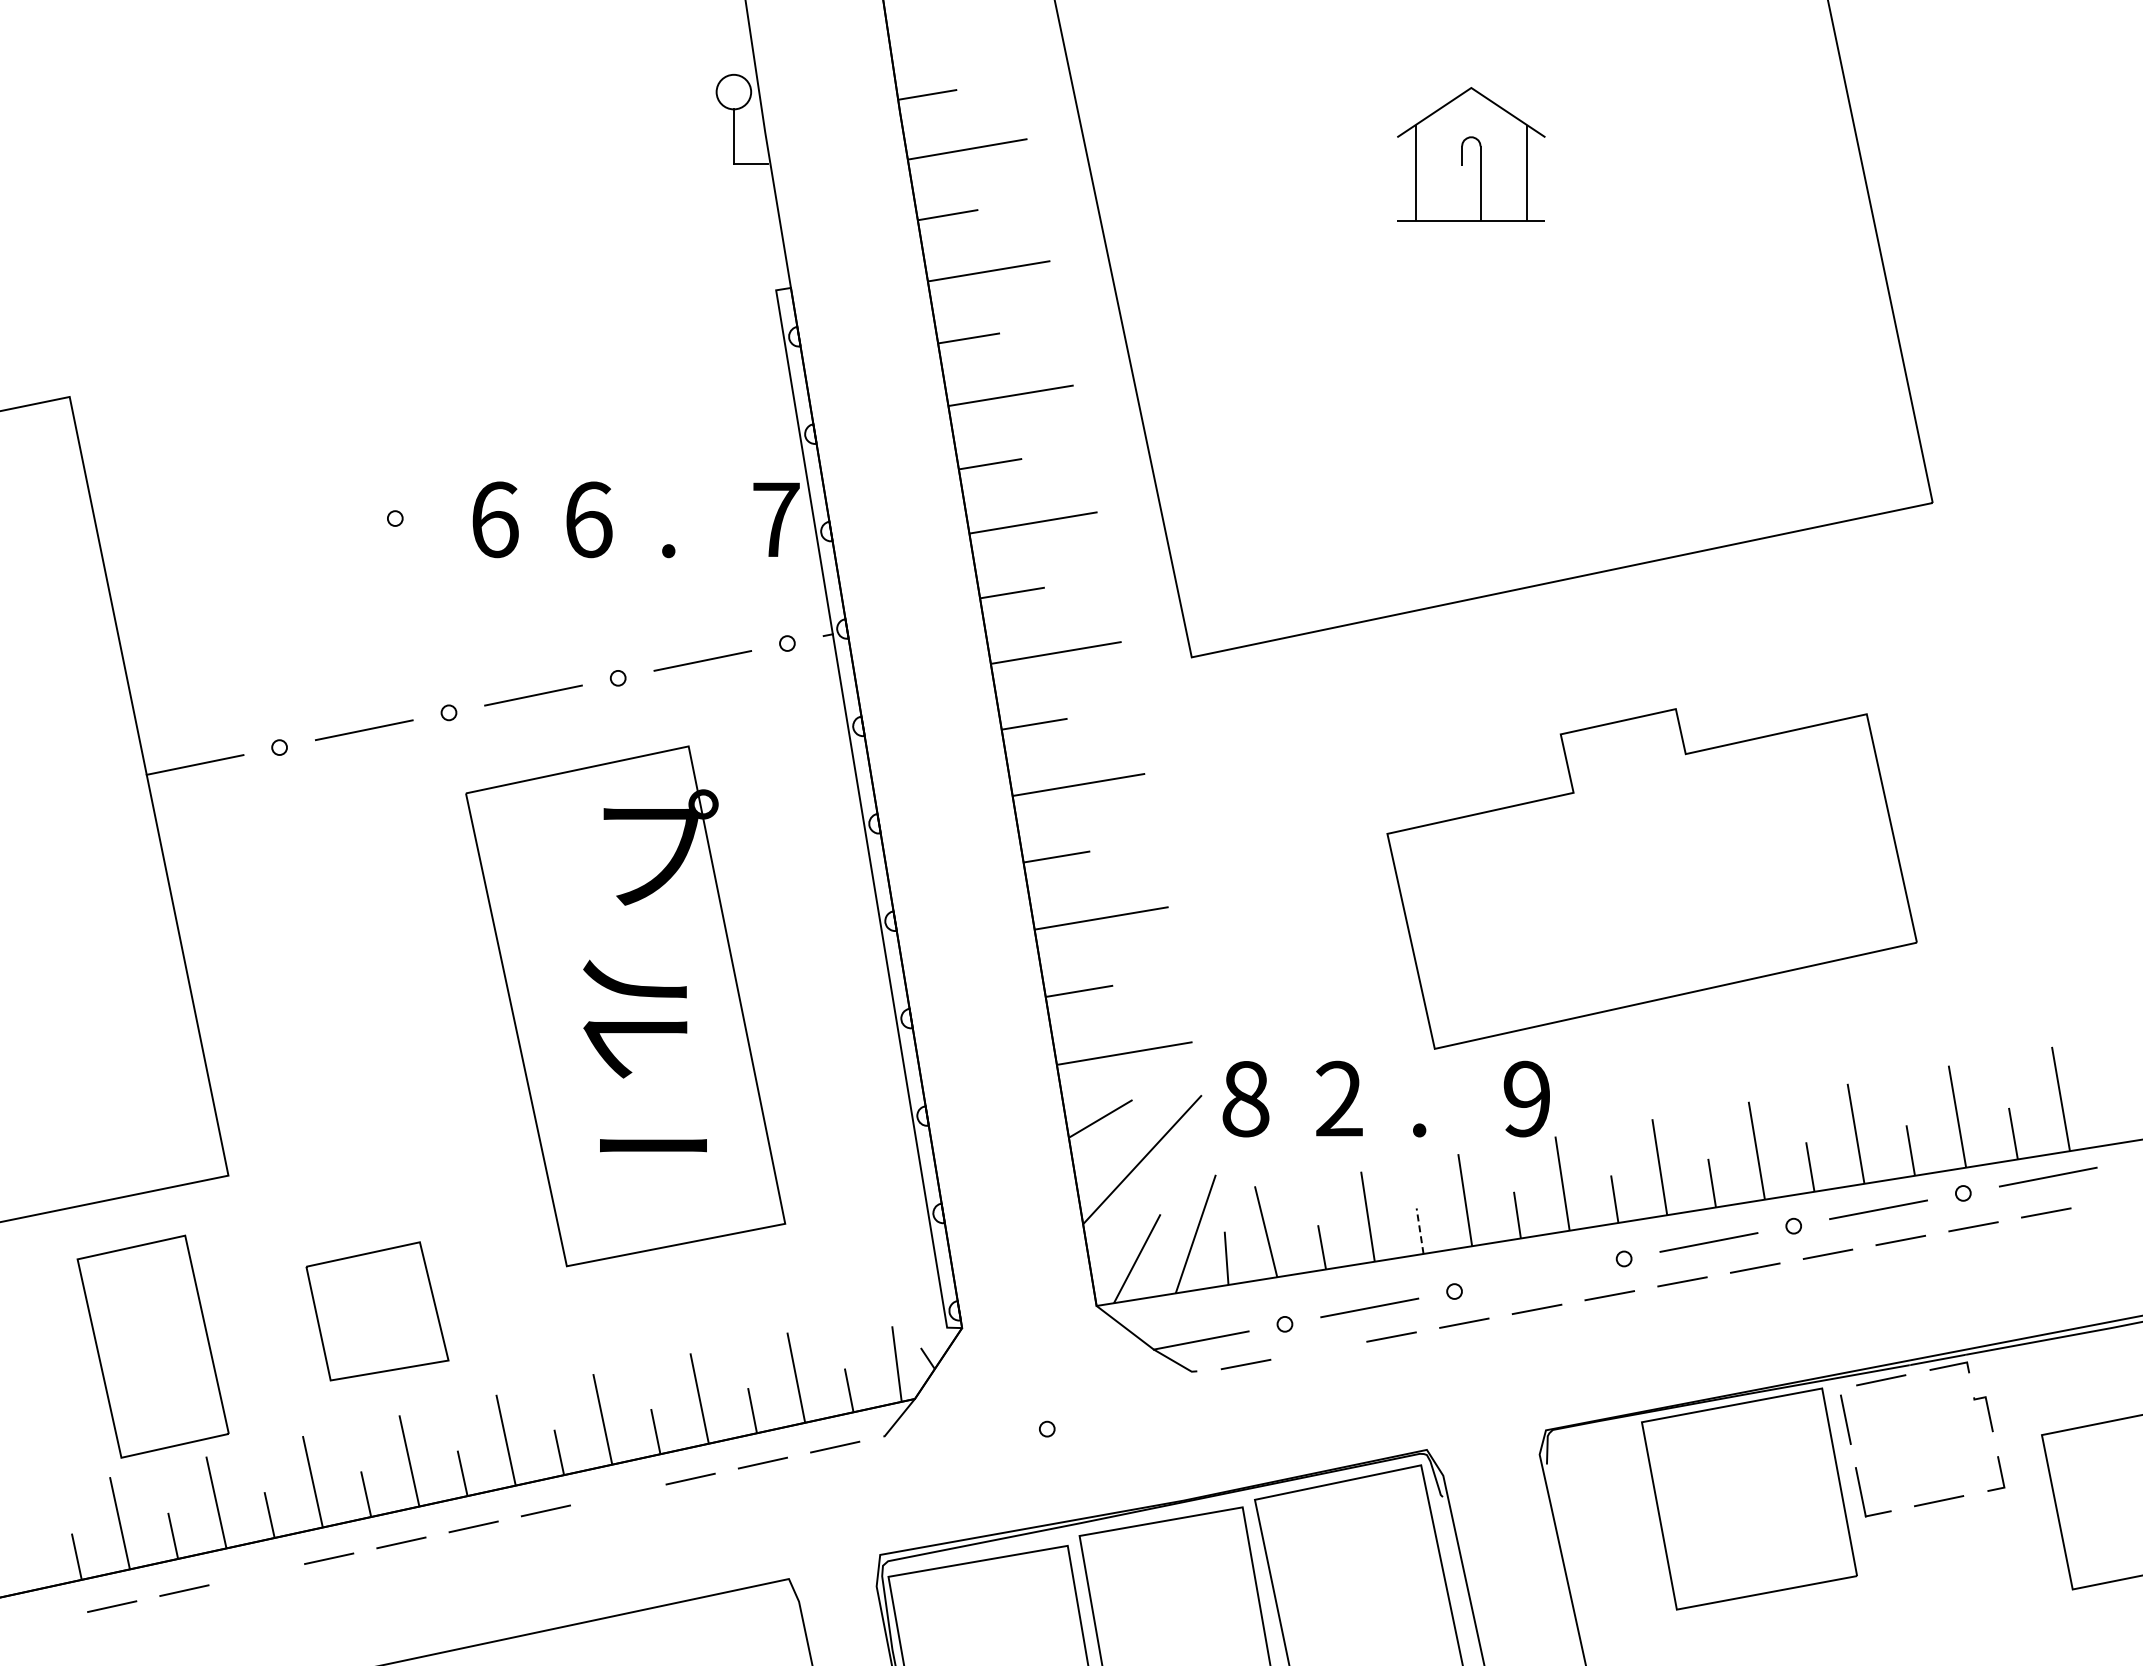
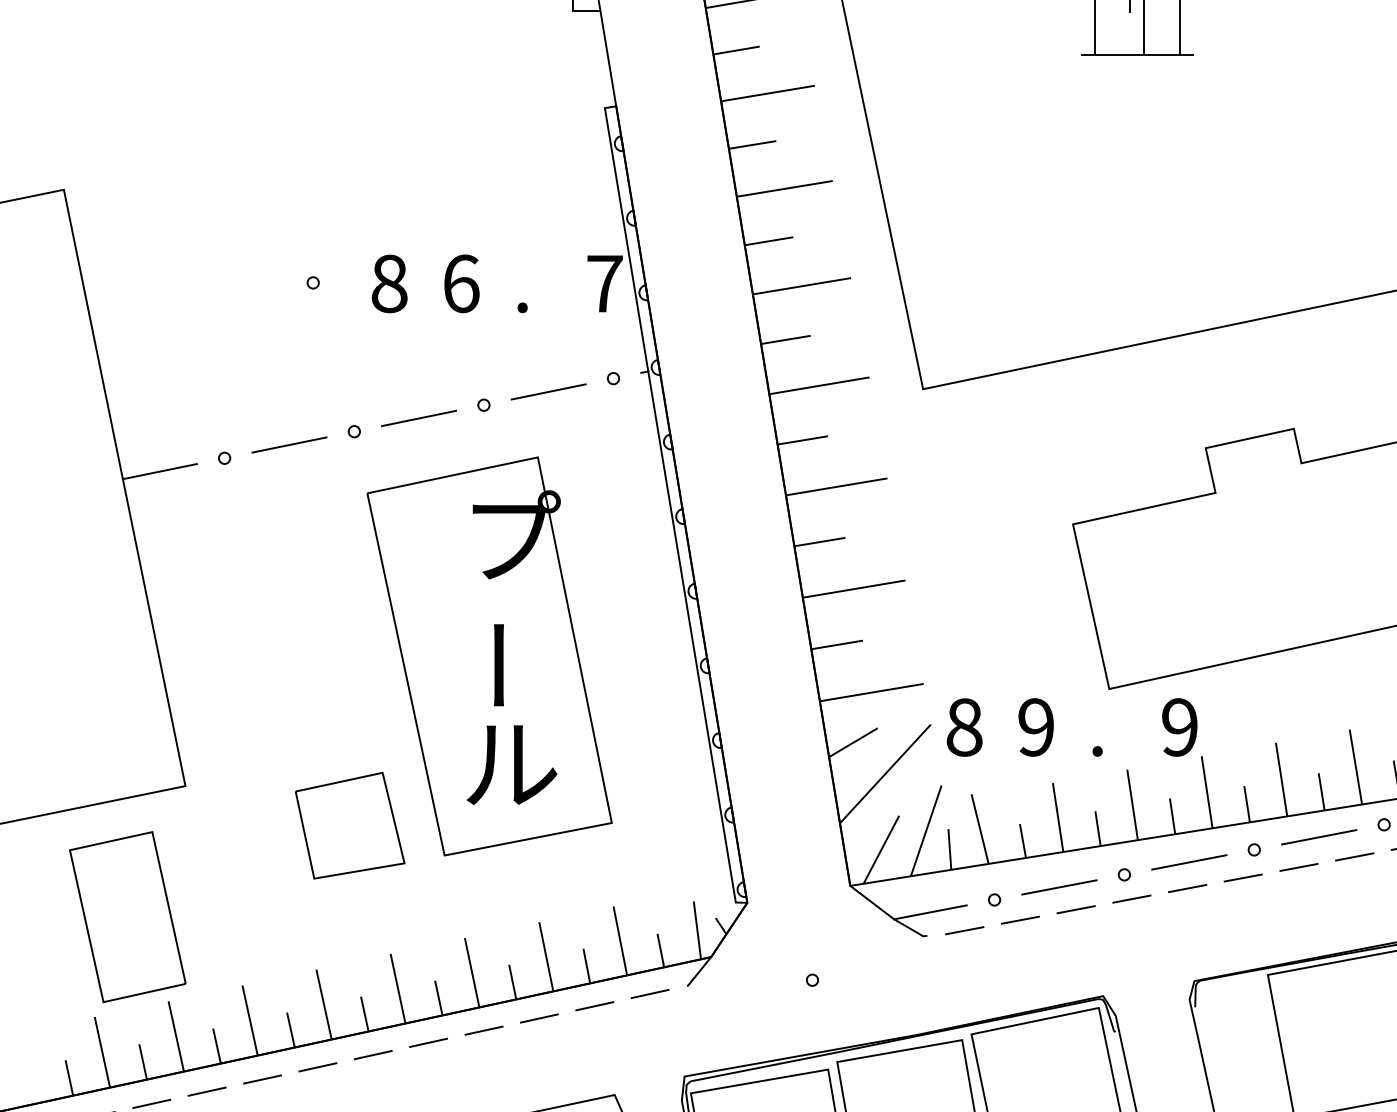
text: (494, 519) -> (389, 283), 6 -> 8
text: (635, 1018) -> (497, 665), ル -> ー
text: (1339, 1099) -> (1036, 727), 2 -> 9
text: (654, 1148) -> (511, 765), ー -> ル
line: (1420, 1230) -> (1098, 828), dashed -> solid
line: (1538, 1274) -> (1188, 861), added
part: (377, 1311) -> (350, 825), moved
line: (1318, 1350) -> (1020, 920), added
line: (618, 1494) -> (484, 1030), added
line: (256, 1574) -> (206, 1091), added

